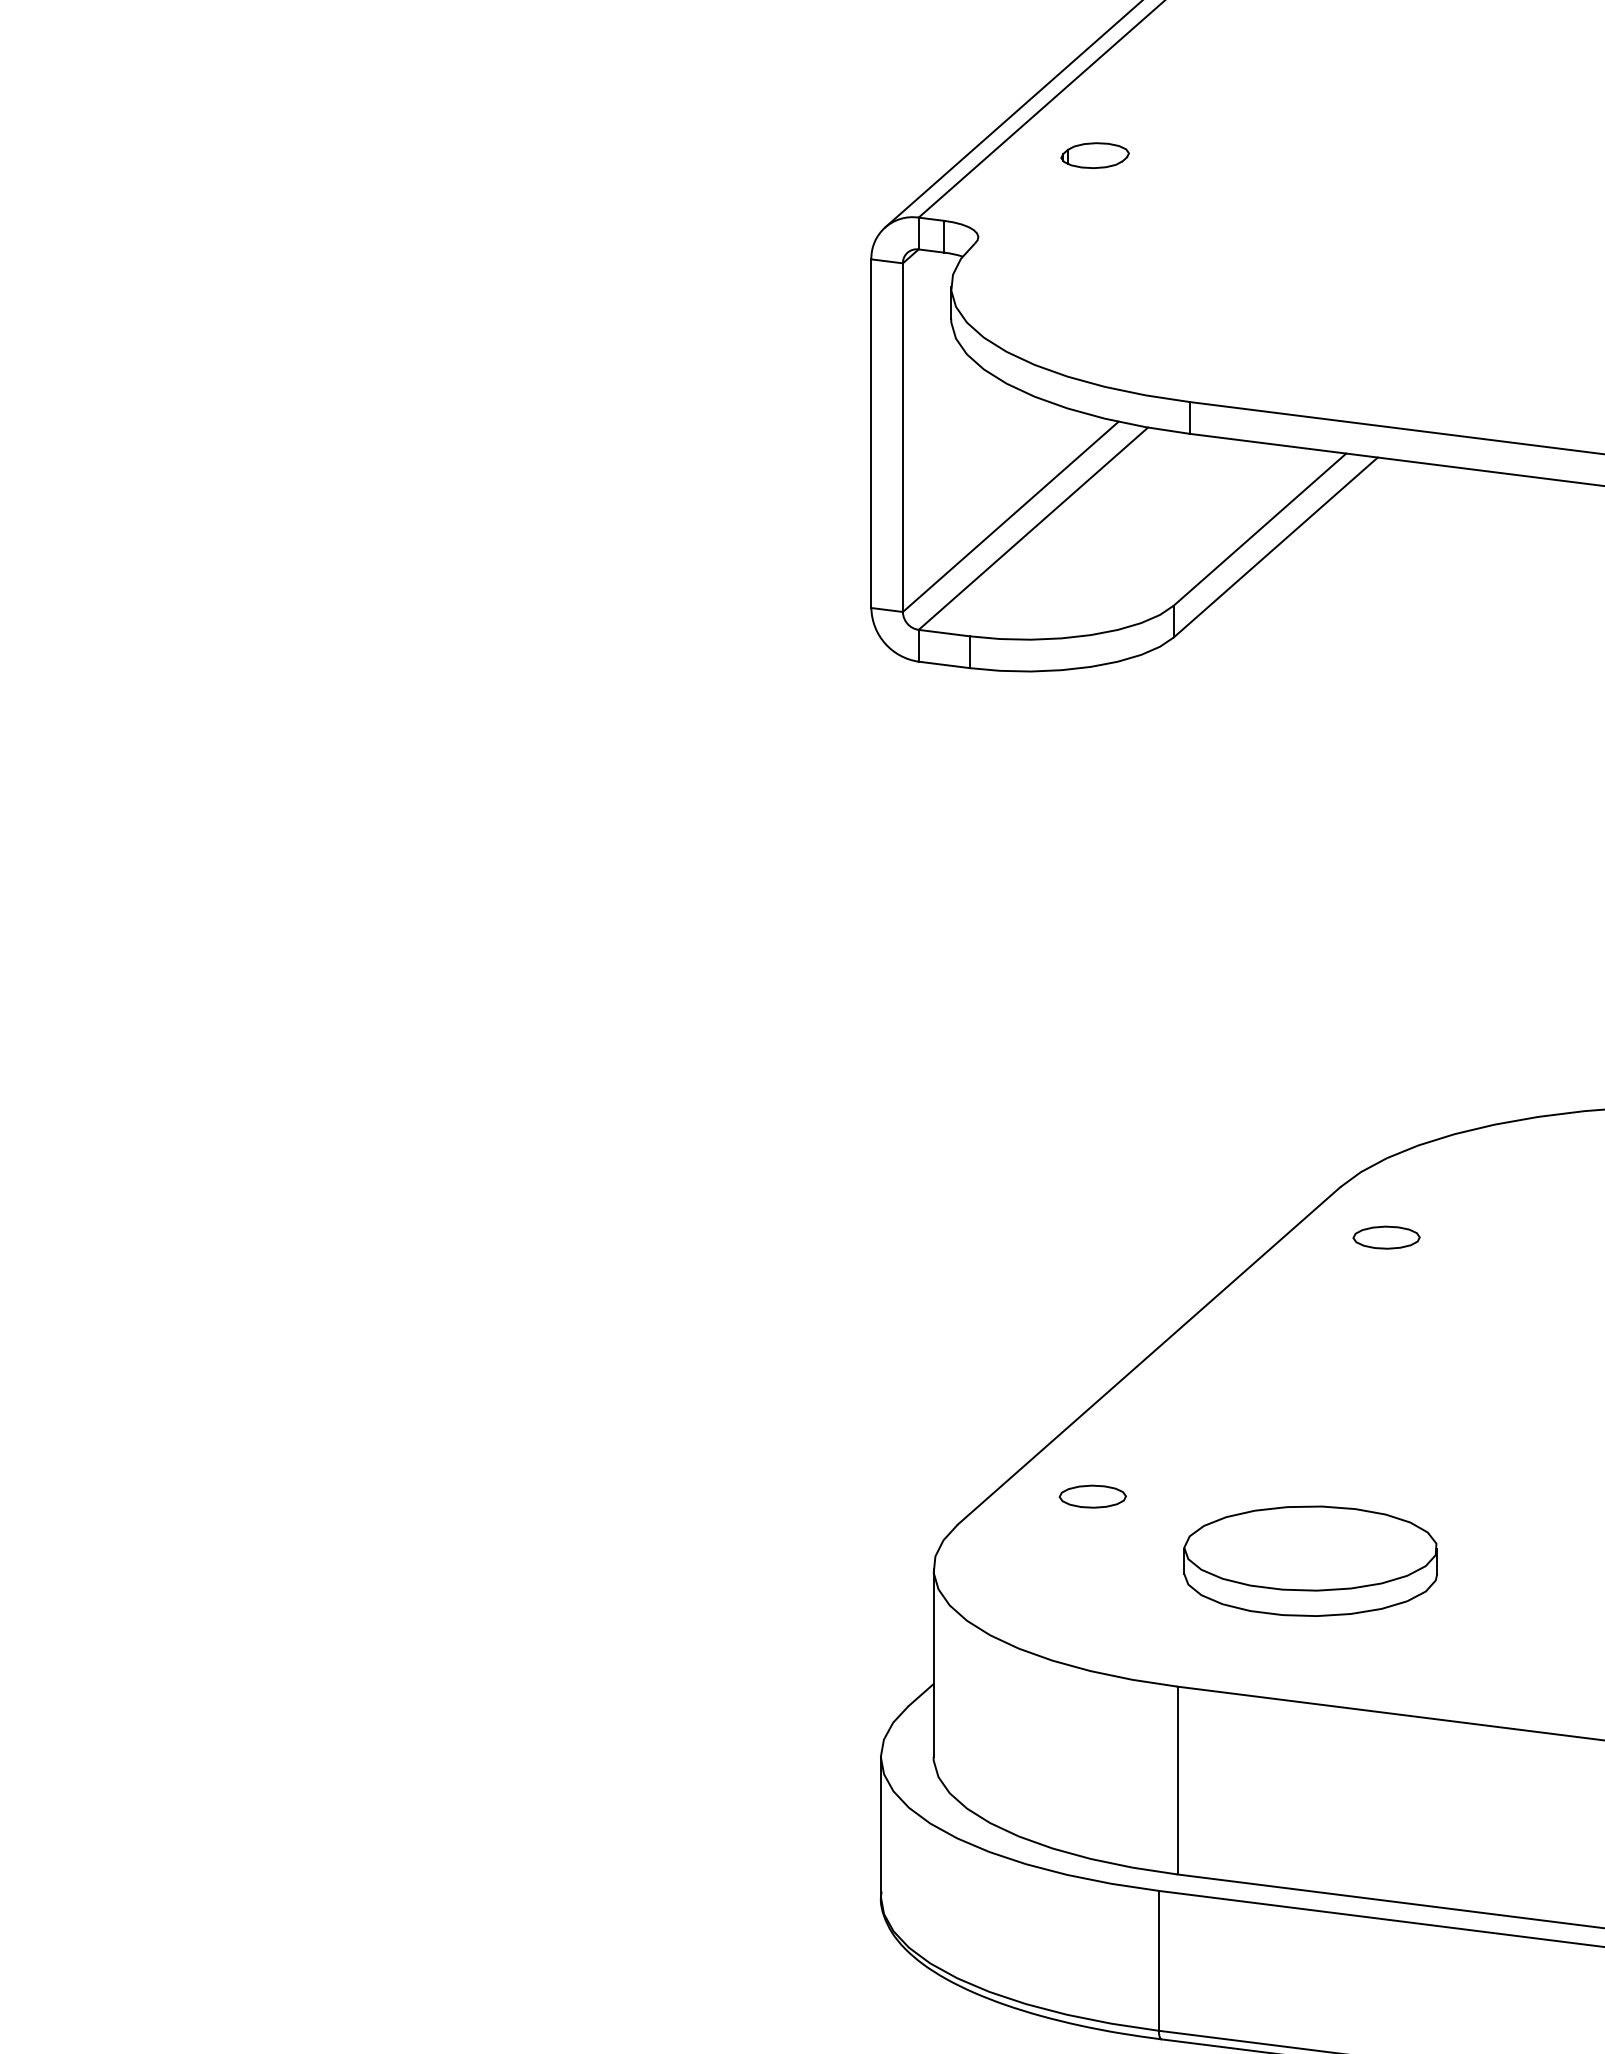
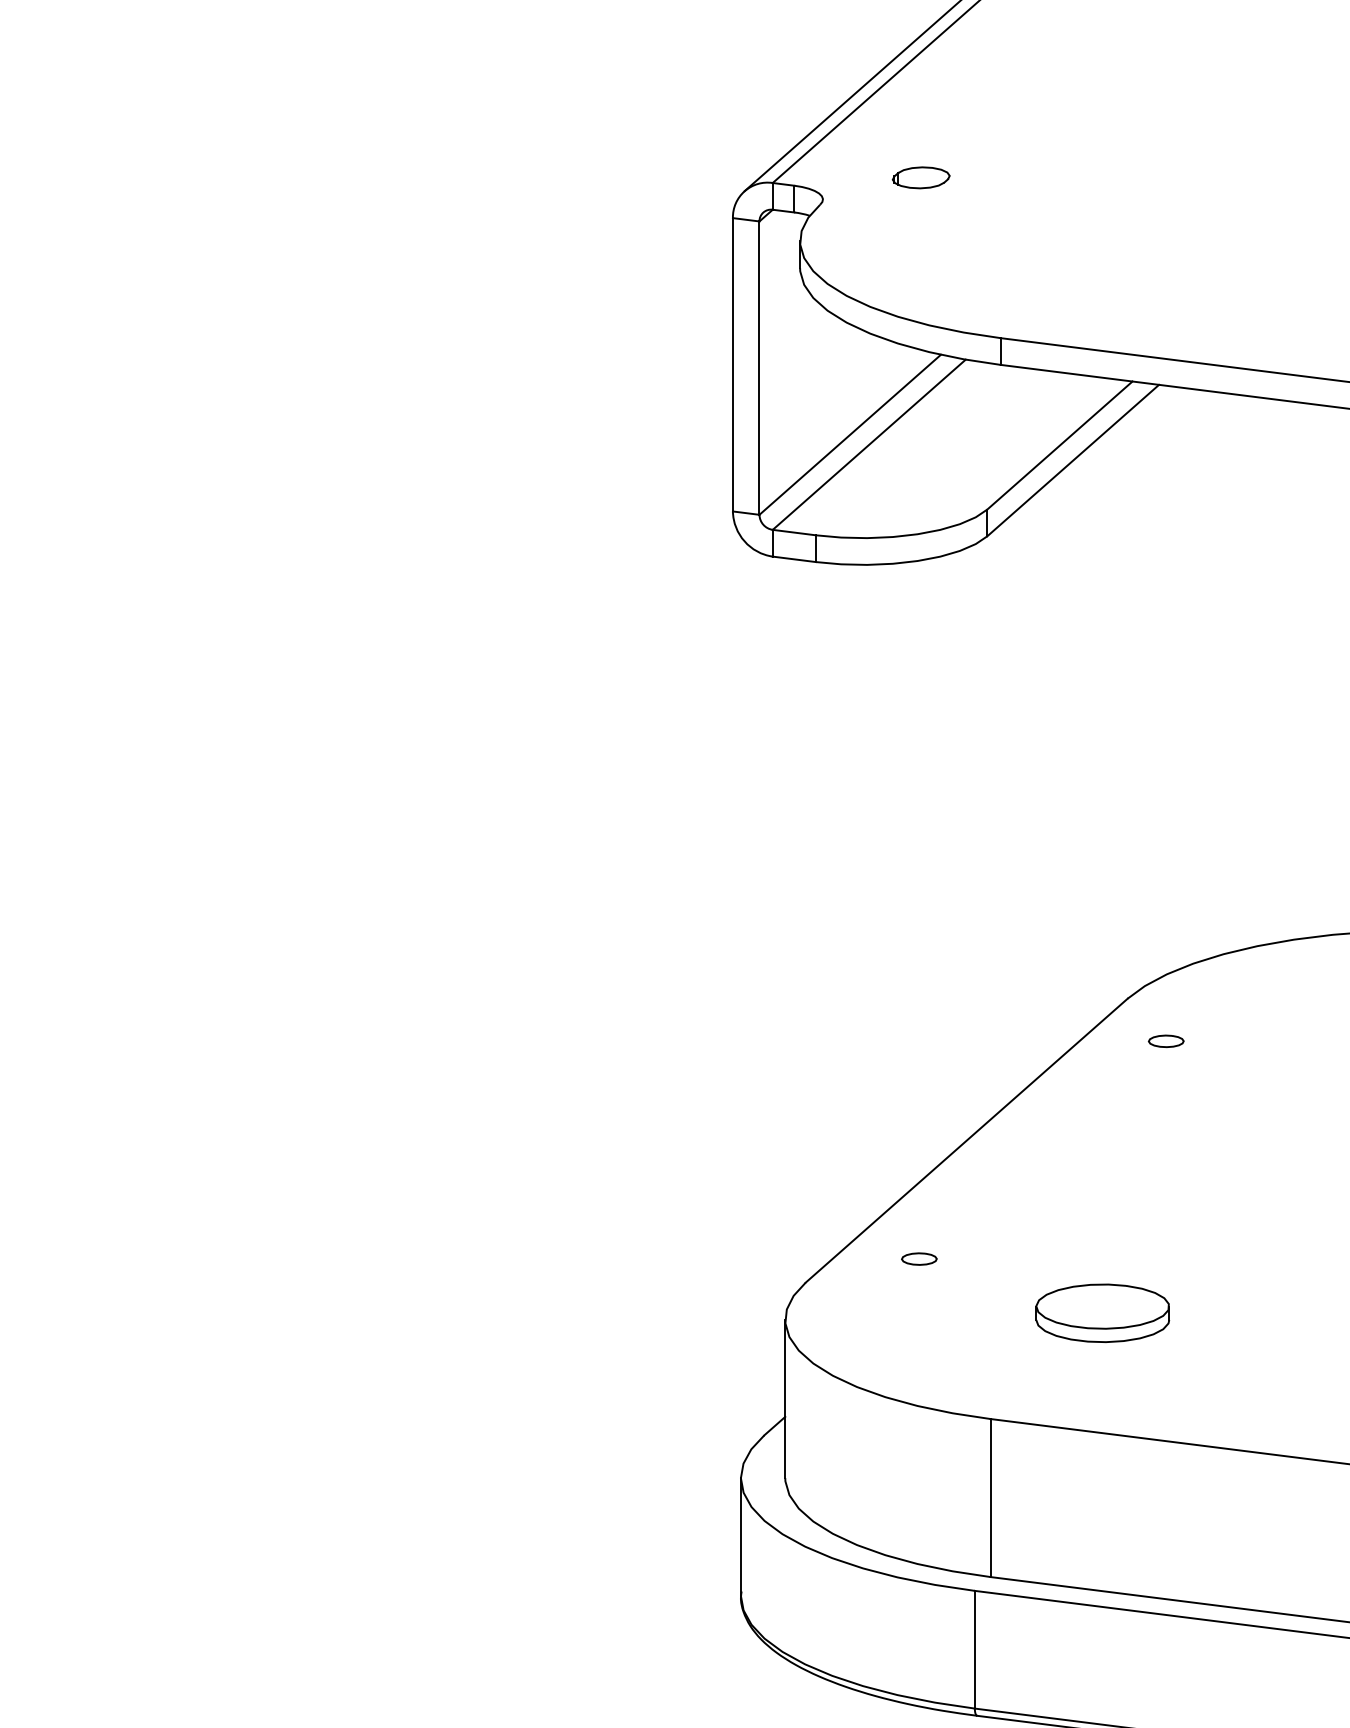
part: (1094, 155) -> (920, 177), moved
part: (1385, 1237) -> (1165, 1041), size x0.62
part: (1093, 1495) -> (919, 1258), size x0.62
part: (1310, 1560) -> (1102, 1312), size x0.62

